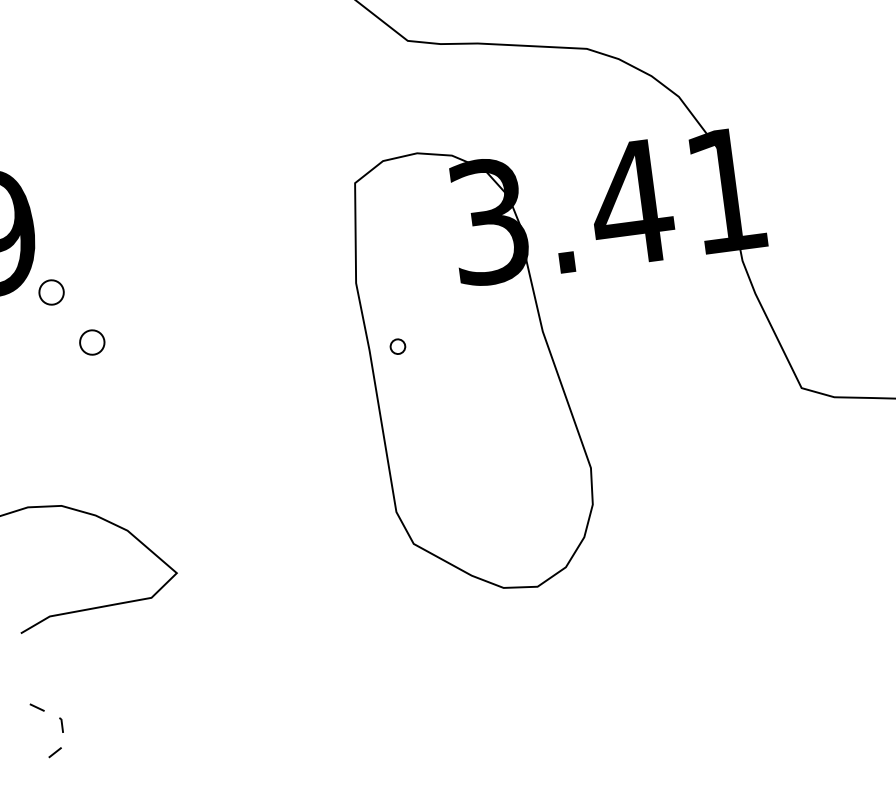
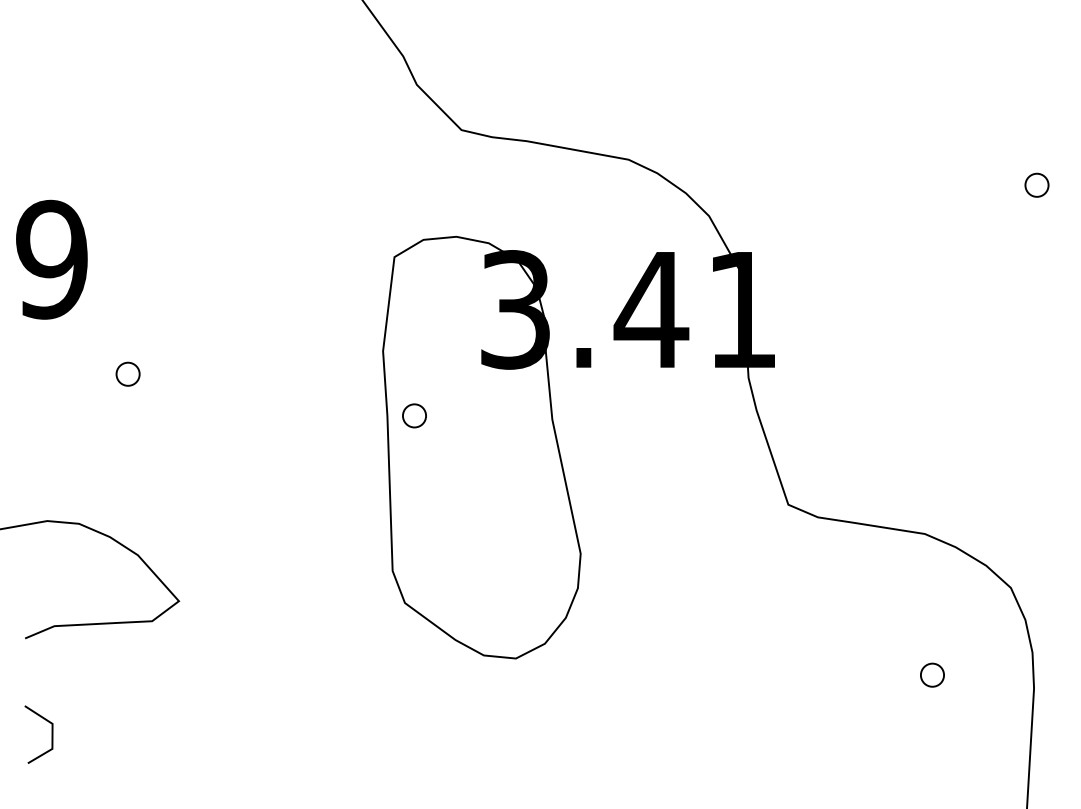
part: (50, 291) -> (95, 321), removed
part: (397, 346) -> (414, 415), size x1.67
line: (62, 729) -> (52, 733), dashed -> solid

